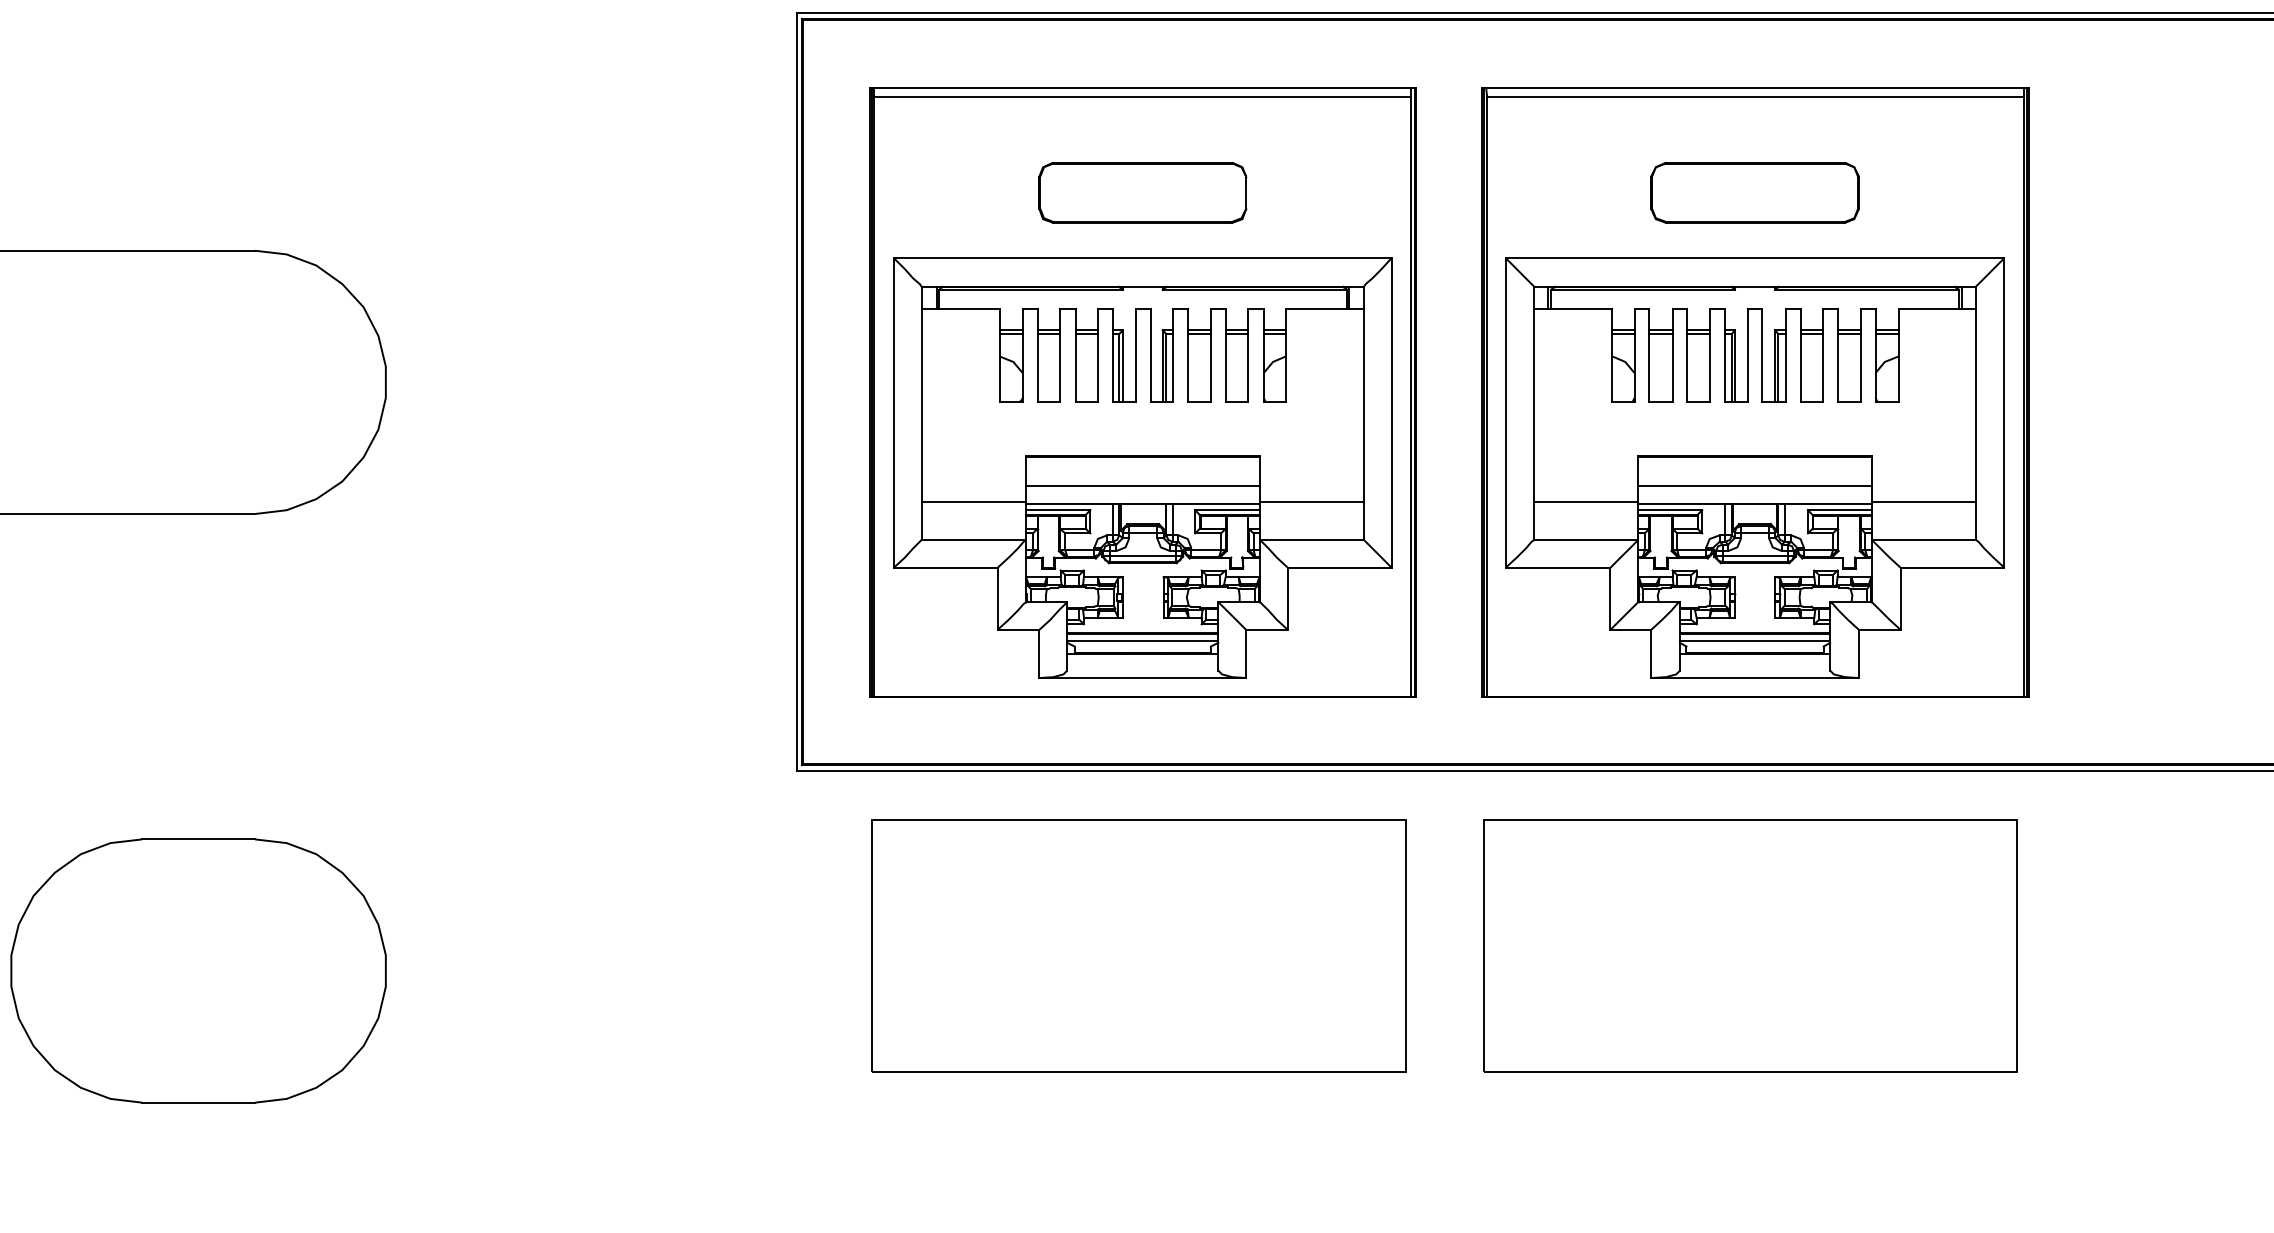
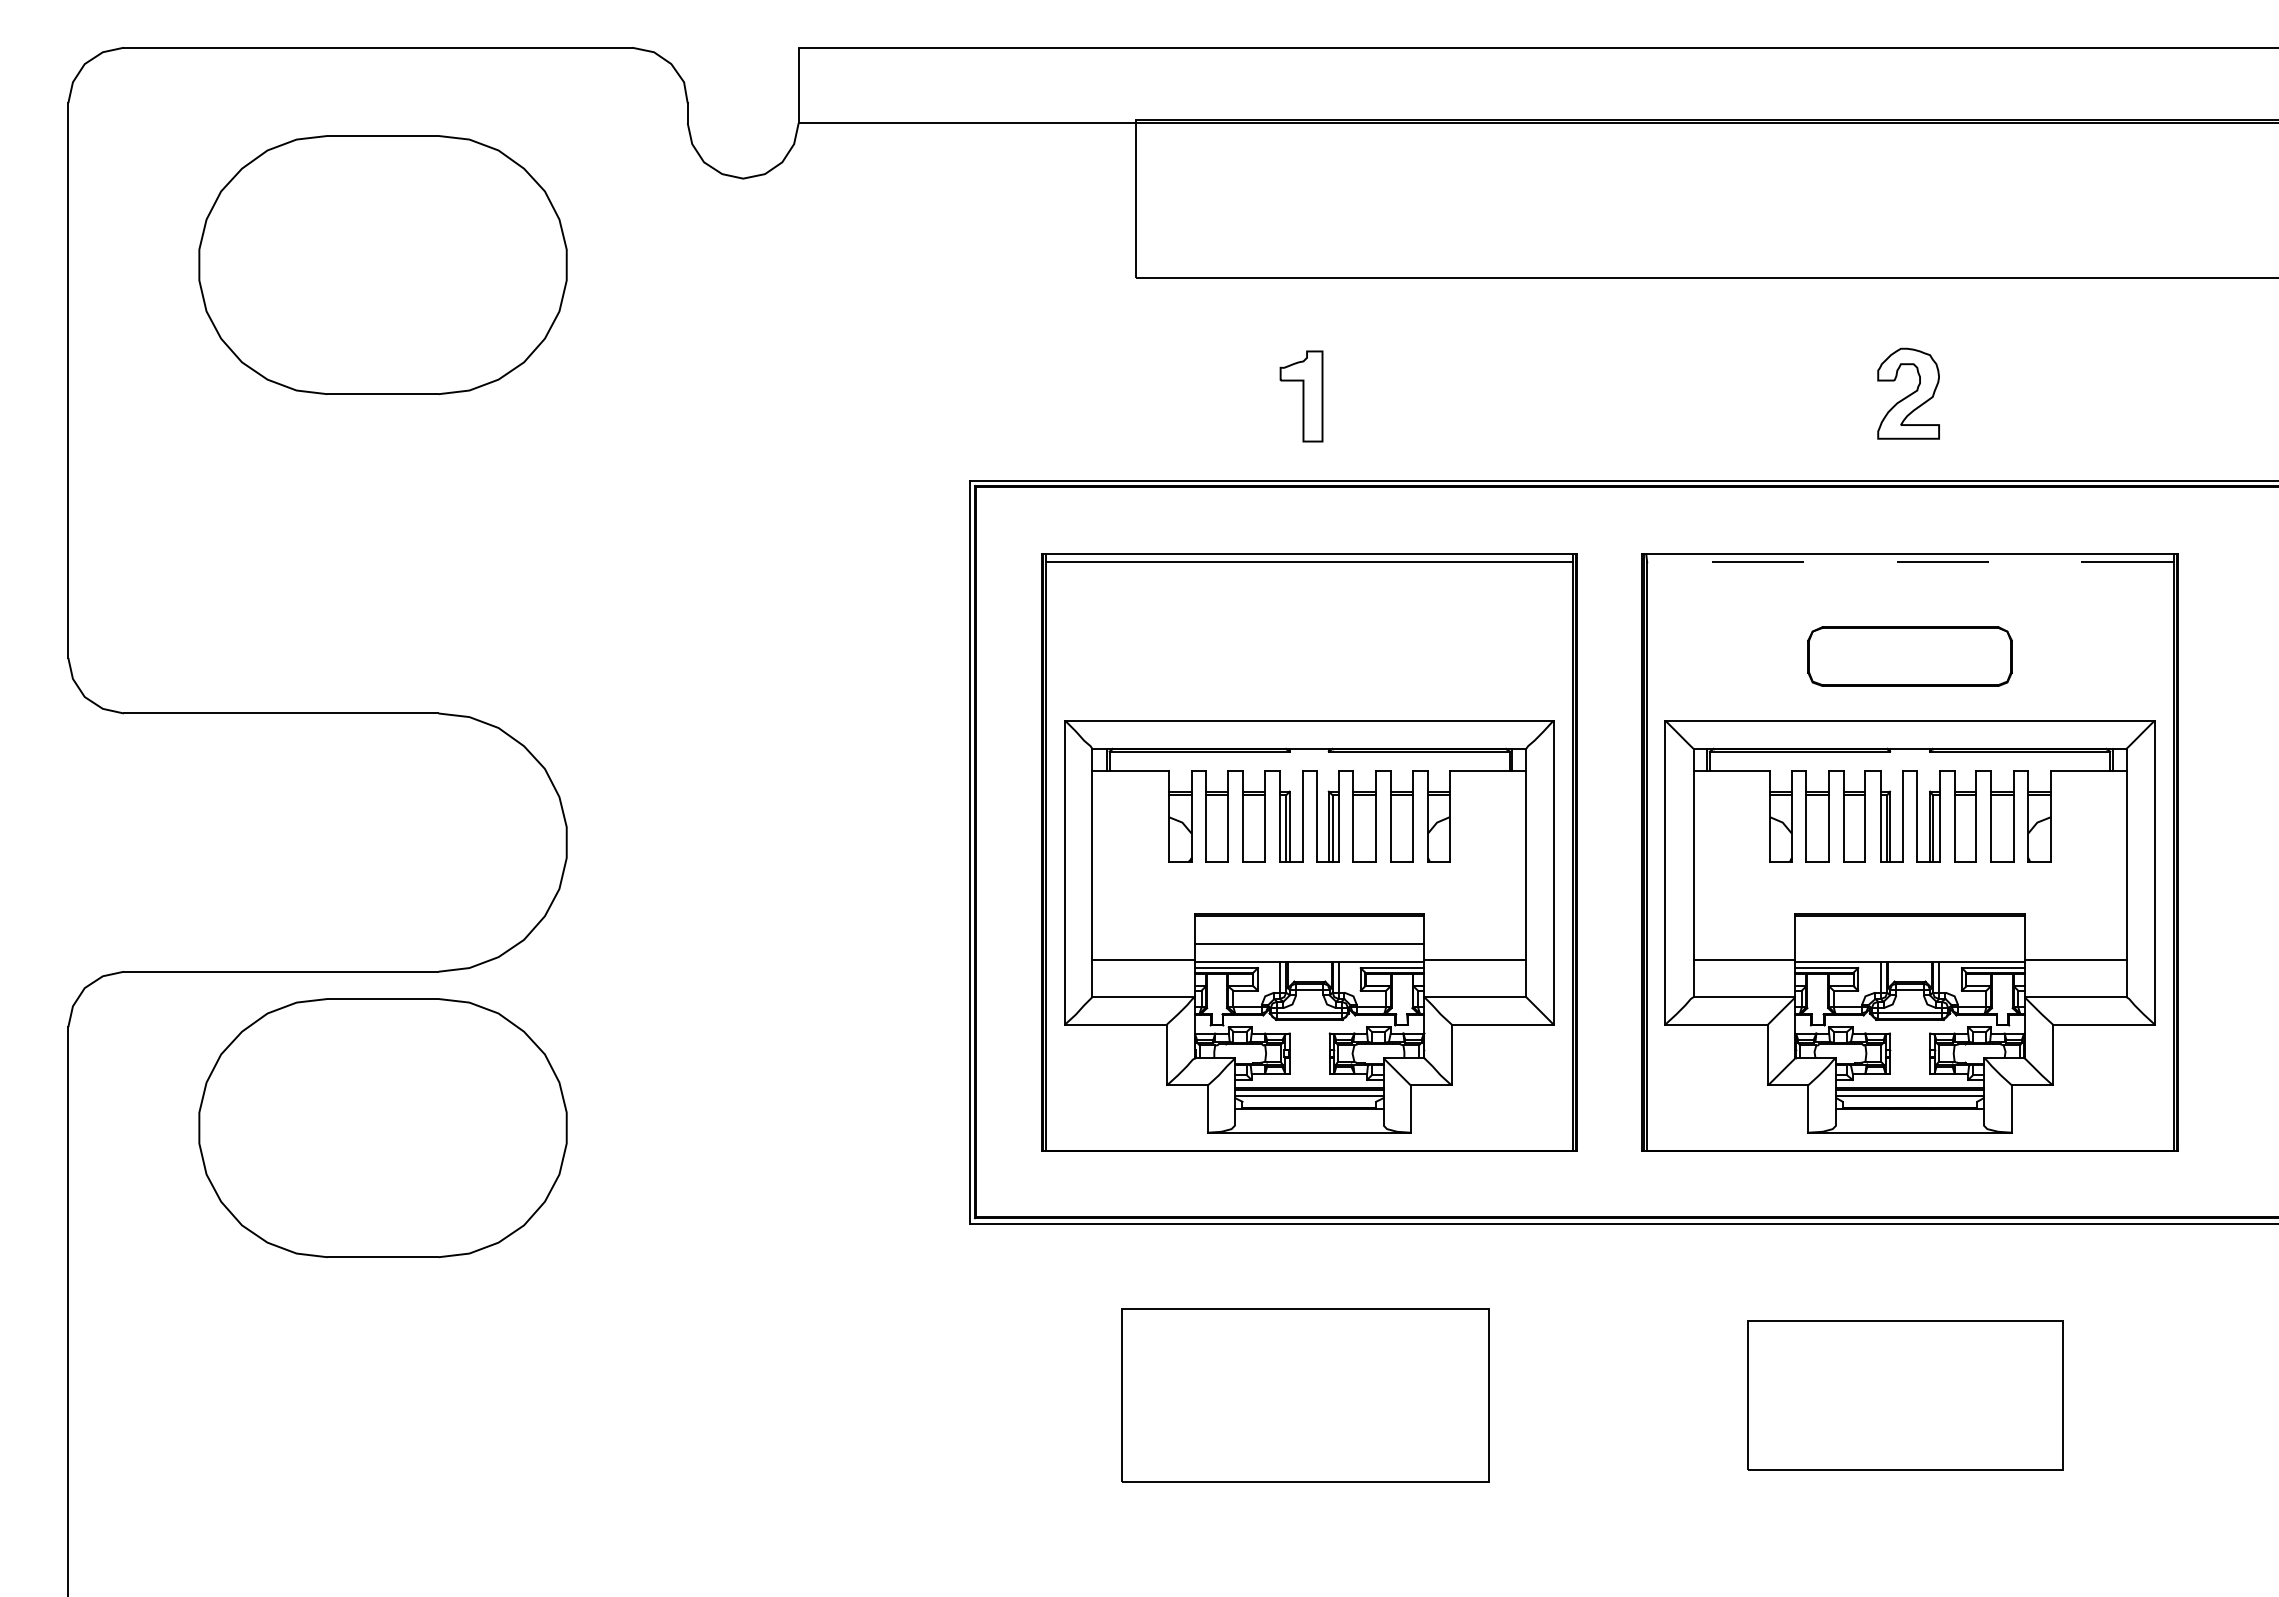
line: (1755, 96) -> (1910, 562), solid -> dashed
part: (1142, 192) -> (1309, 656), removed
line: (1754, 486) -> (1909, 944), removed
part: (1137, 945) -> (1304, 1395), size x0.7
part: (1750, 945) -> (1905, 1395), size x0.6
part: (198, 970) -> (382, 1127), moved

